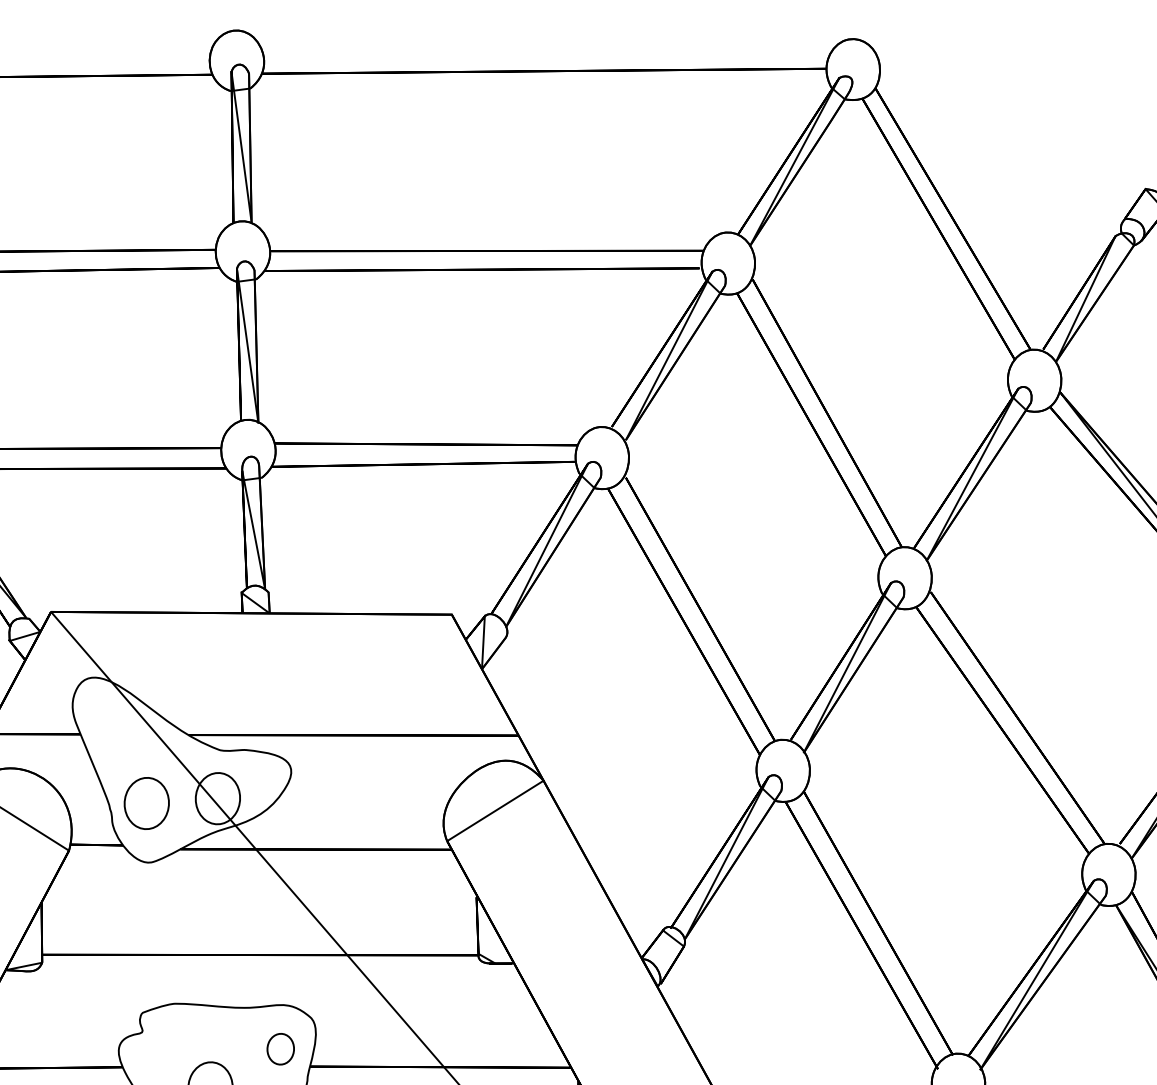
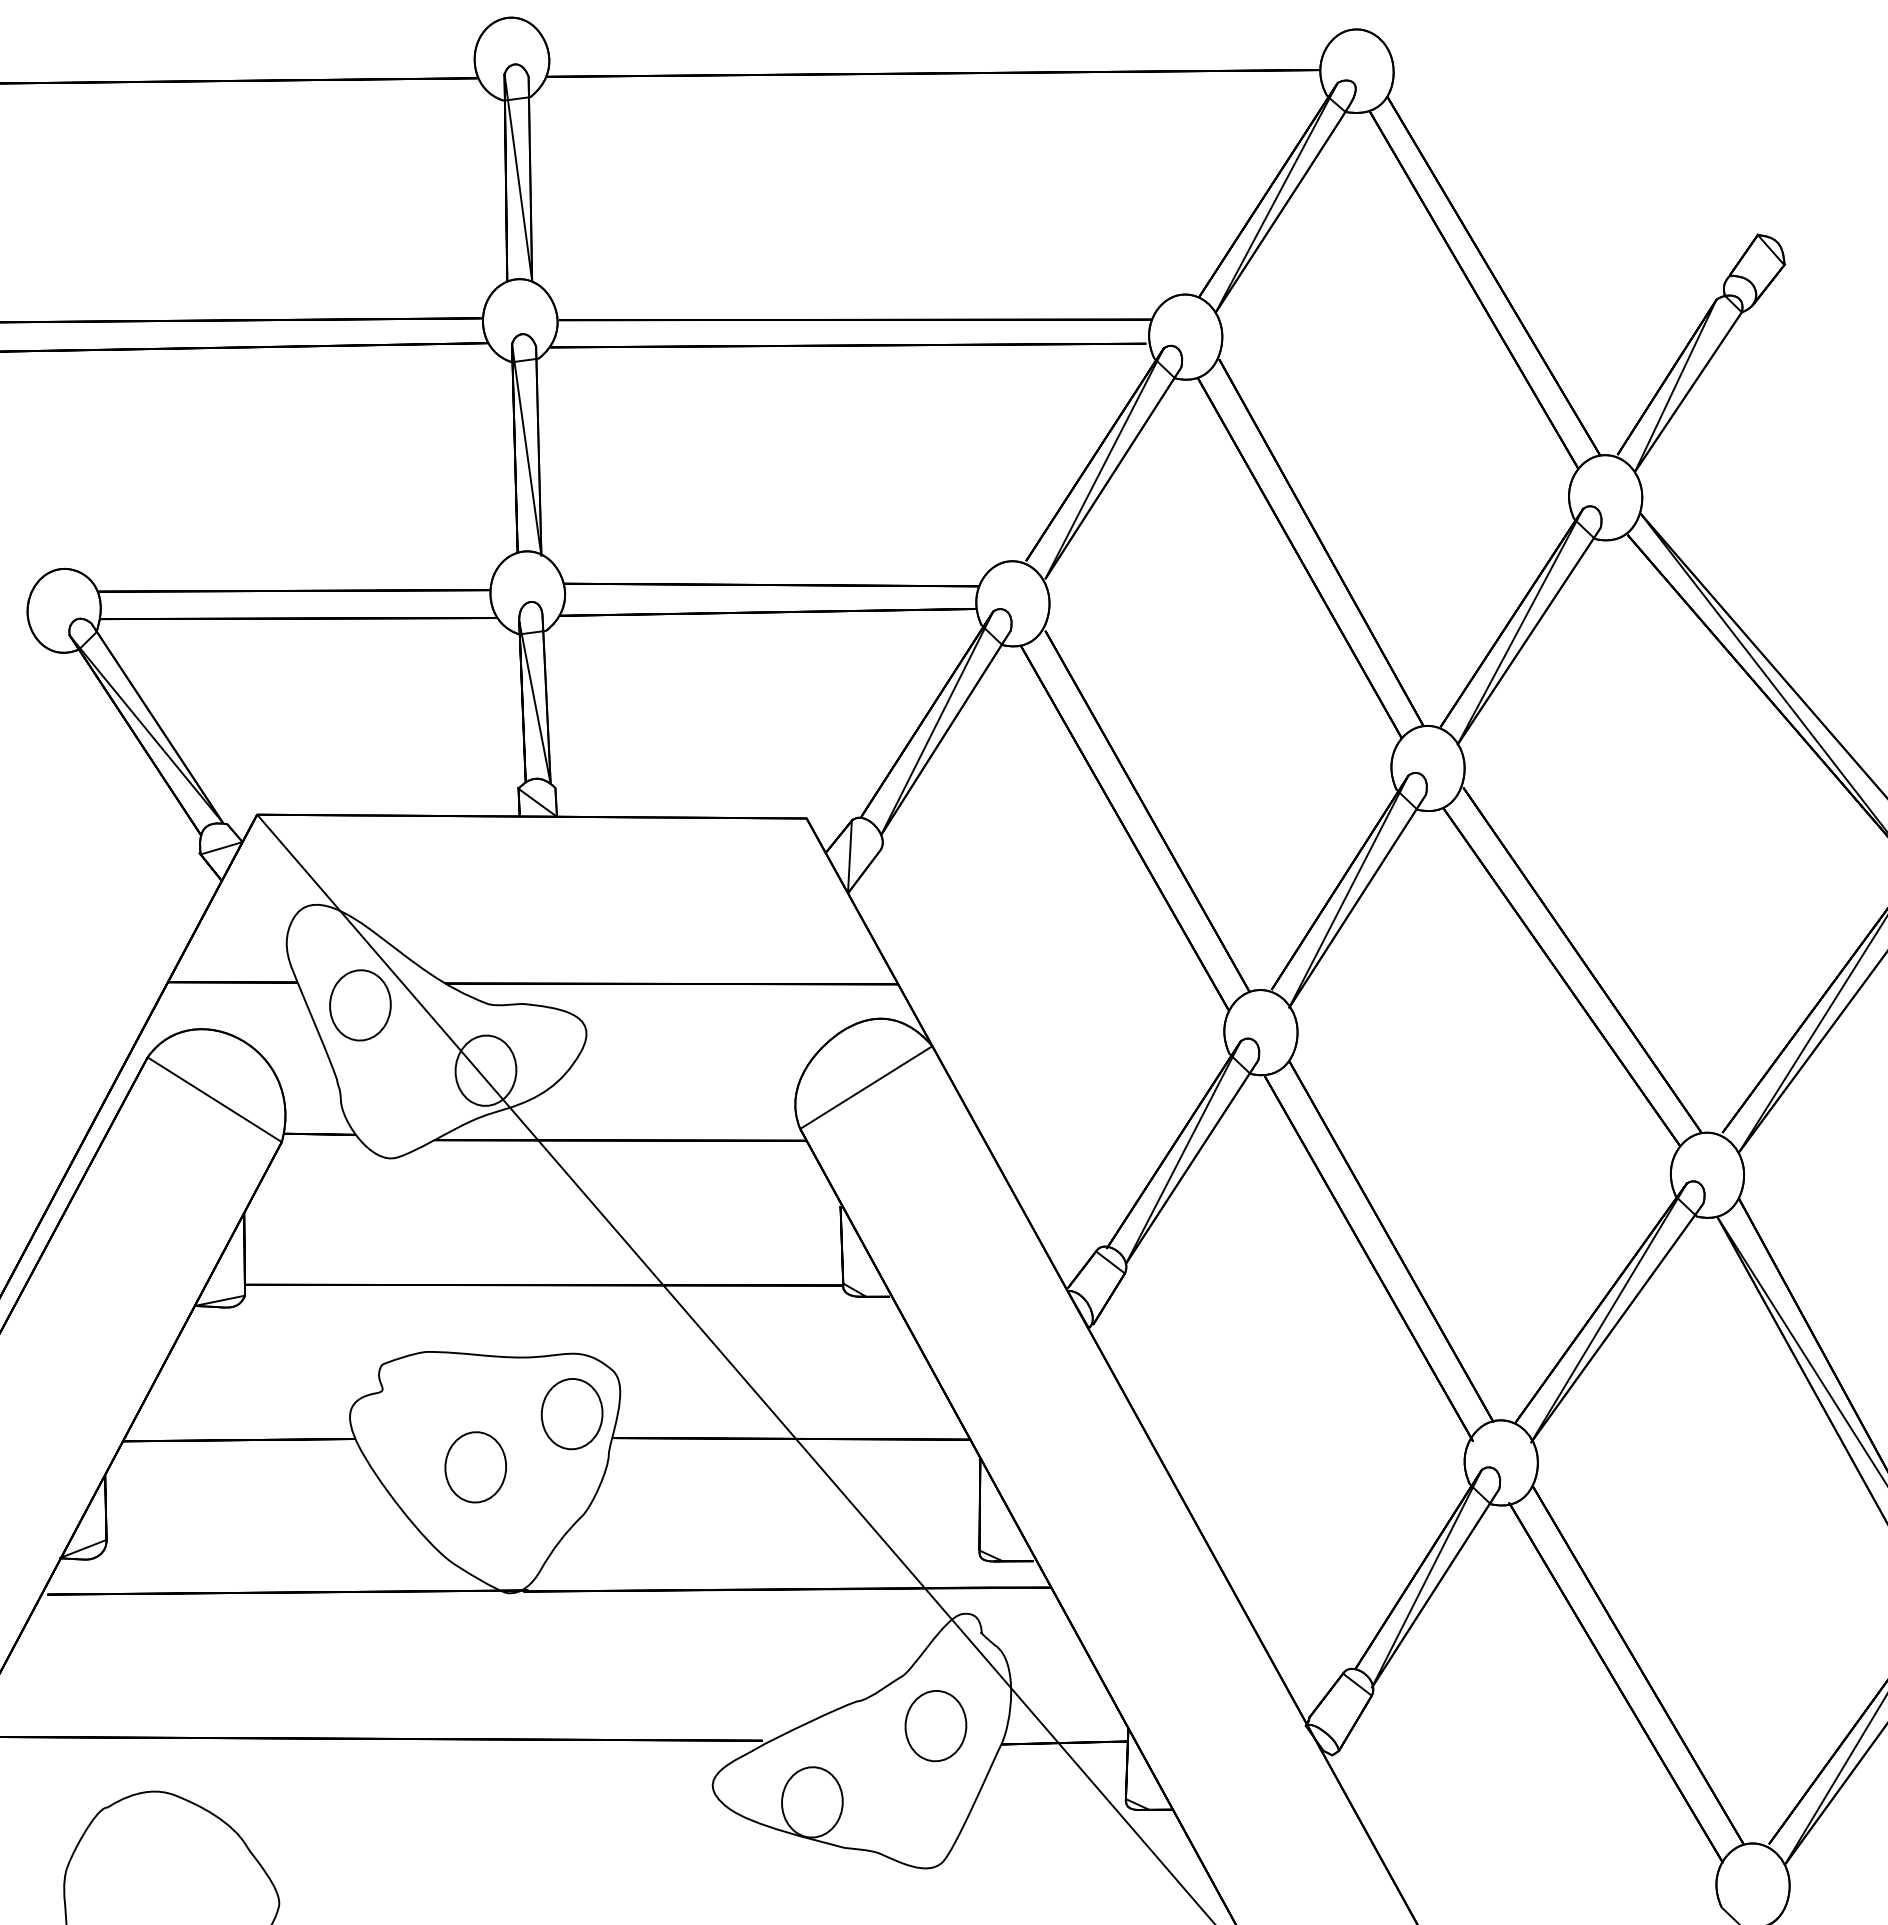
part: (146, 803) -> (360, 1005), moved
part: (280, 1049) -> (571, 1414), size x1.67

